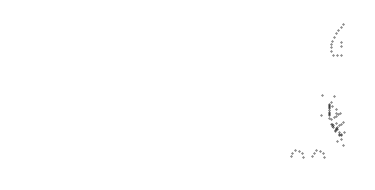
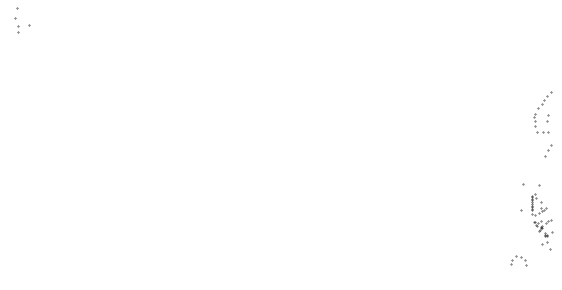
part: (341, 69) -> (548, 150), added
part: (297, 153) -> (490, 260), removed

